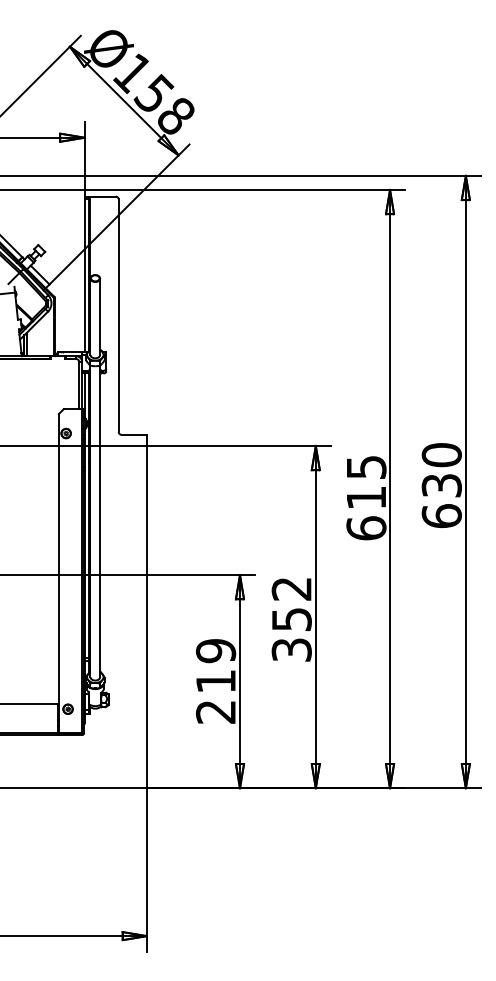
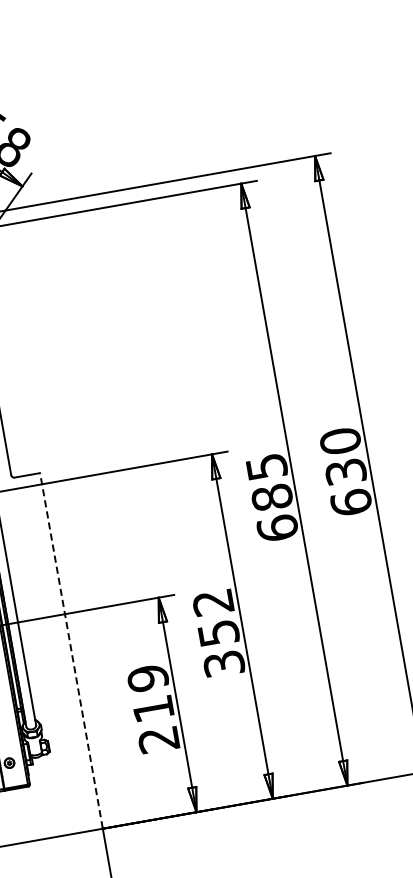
text: (366, 497) -> (272, 497), 615 -> 685
line: (146, 611) -> (71, 650), solid -> dashed

